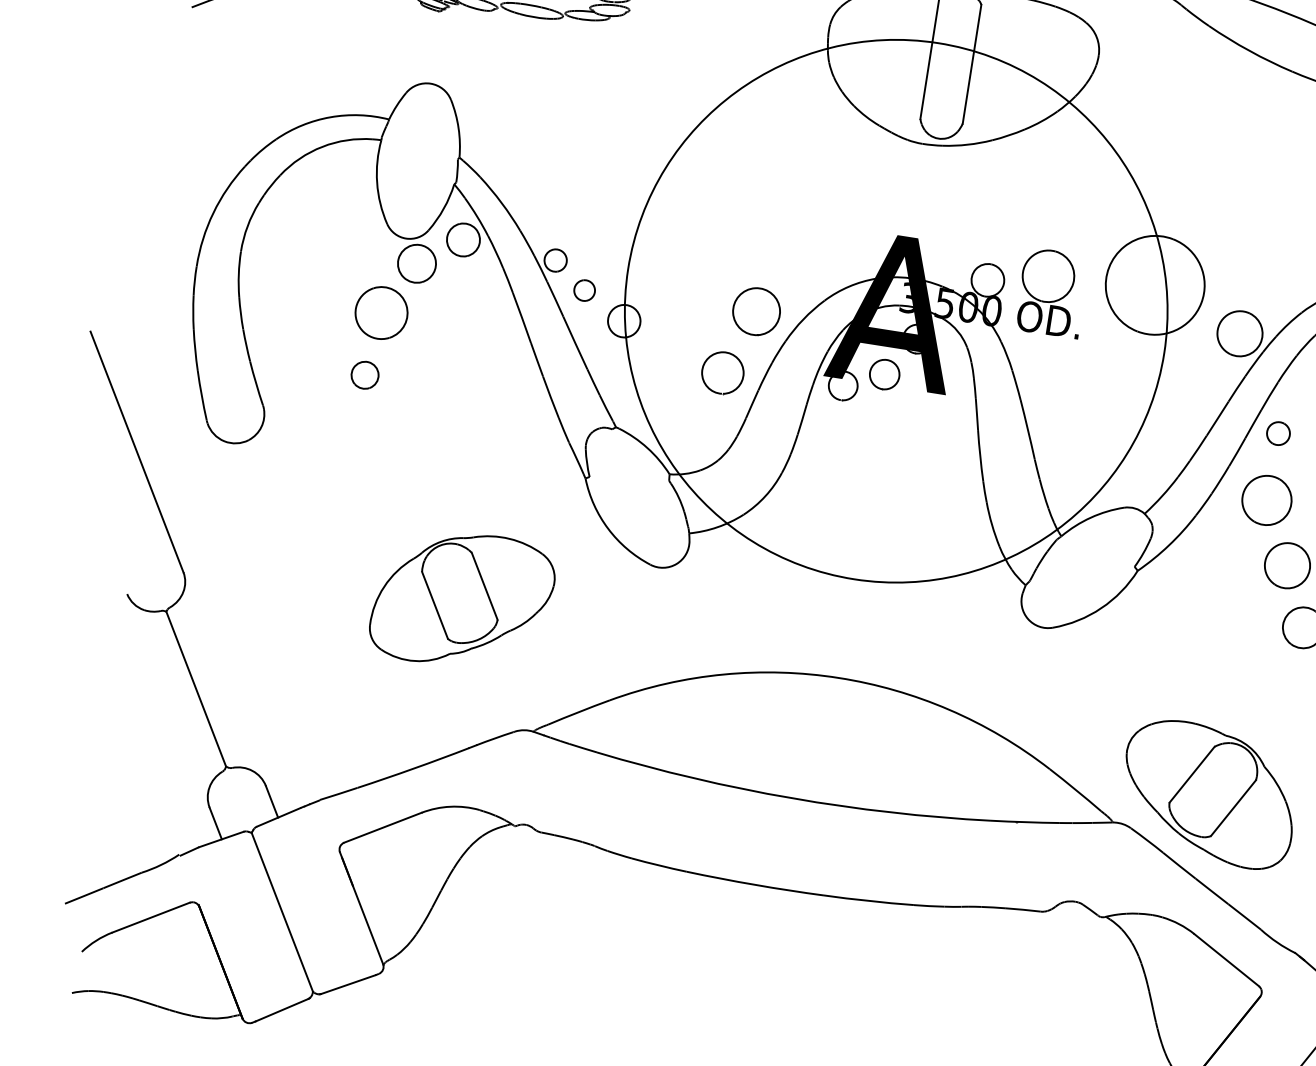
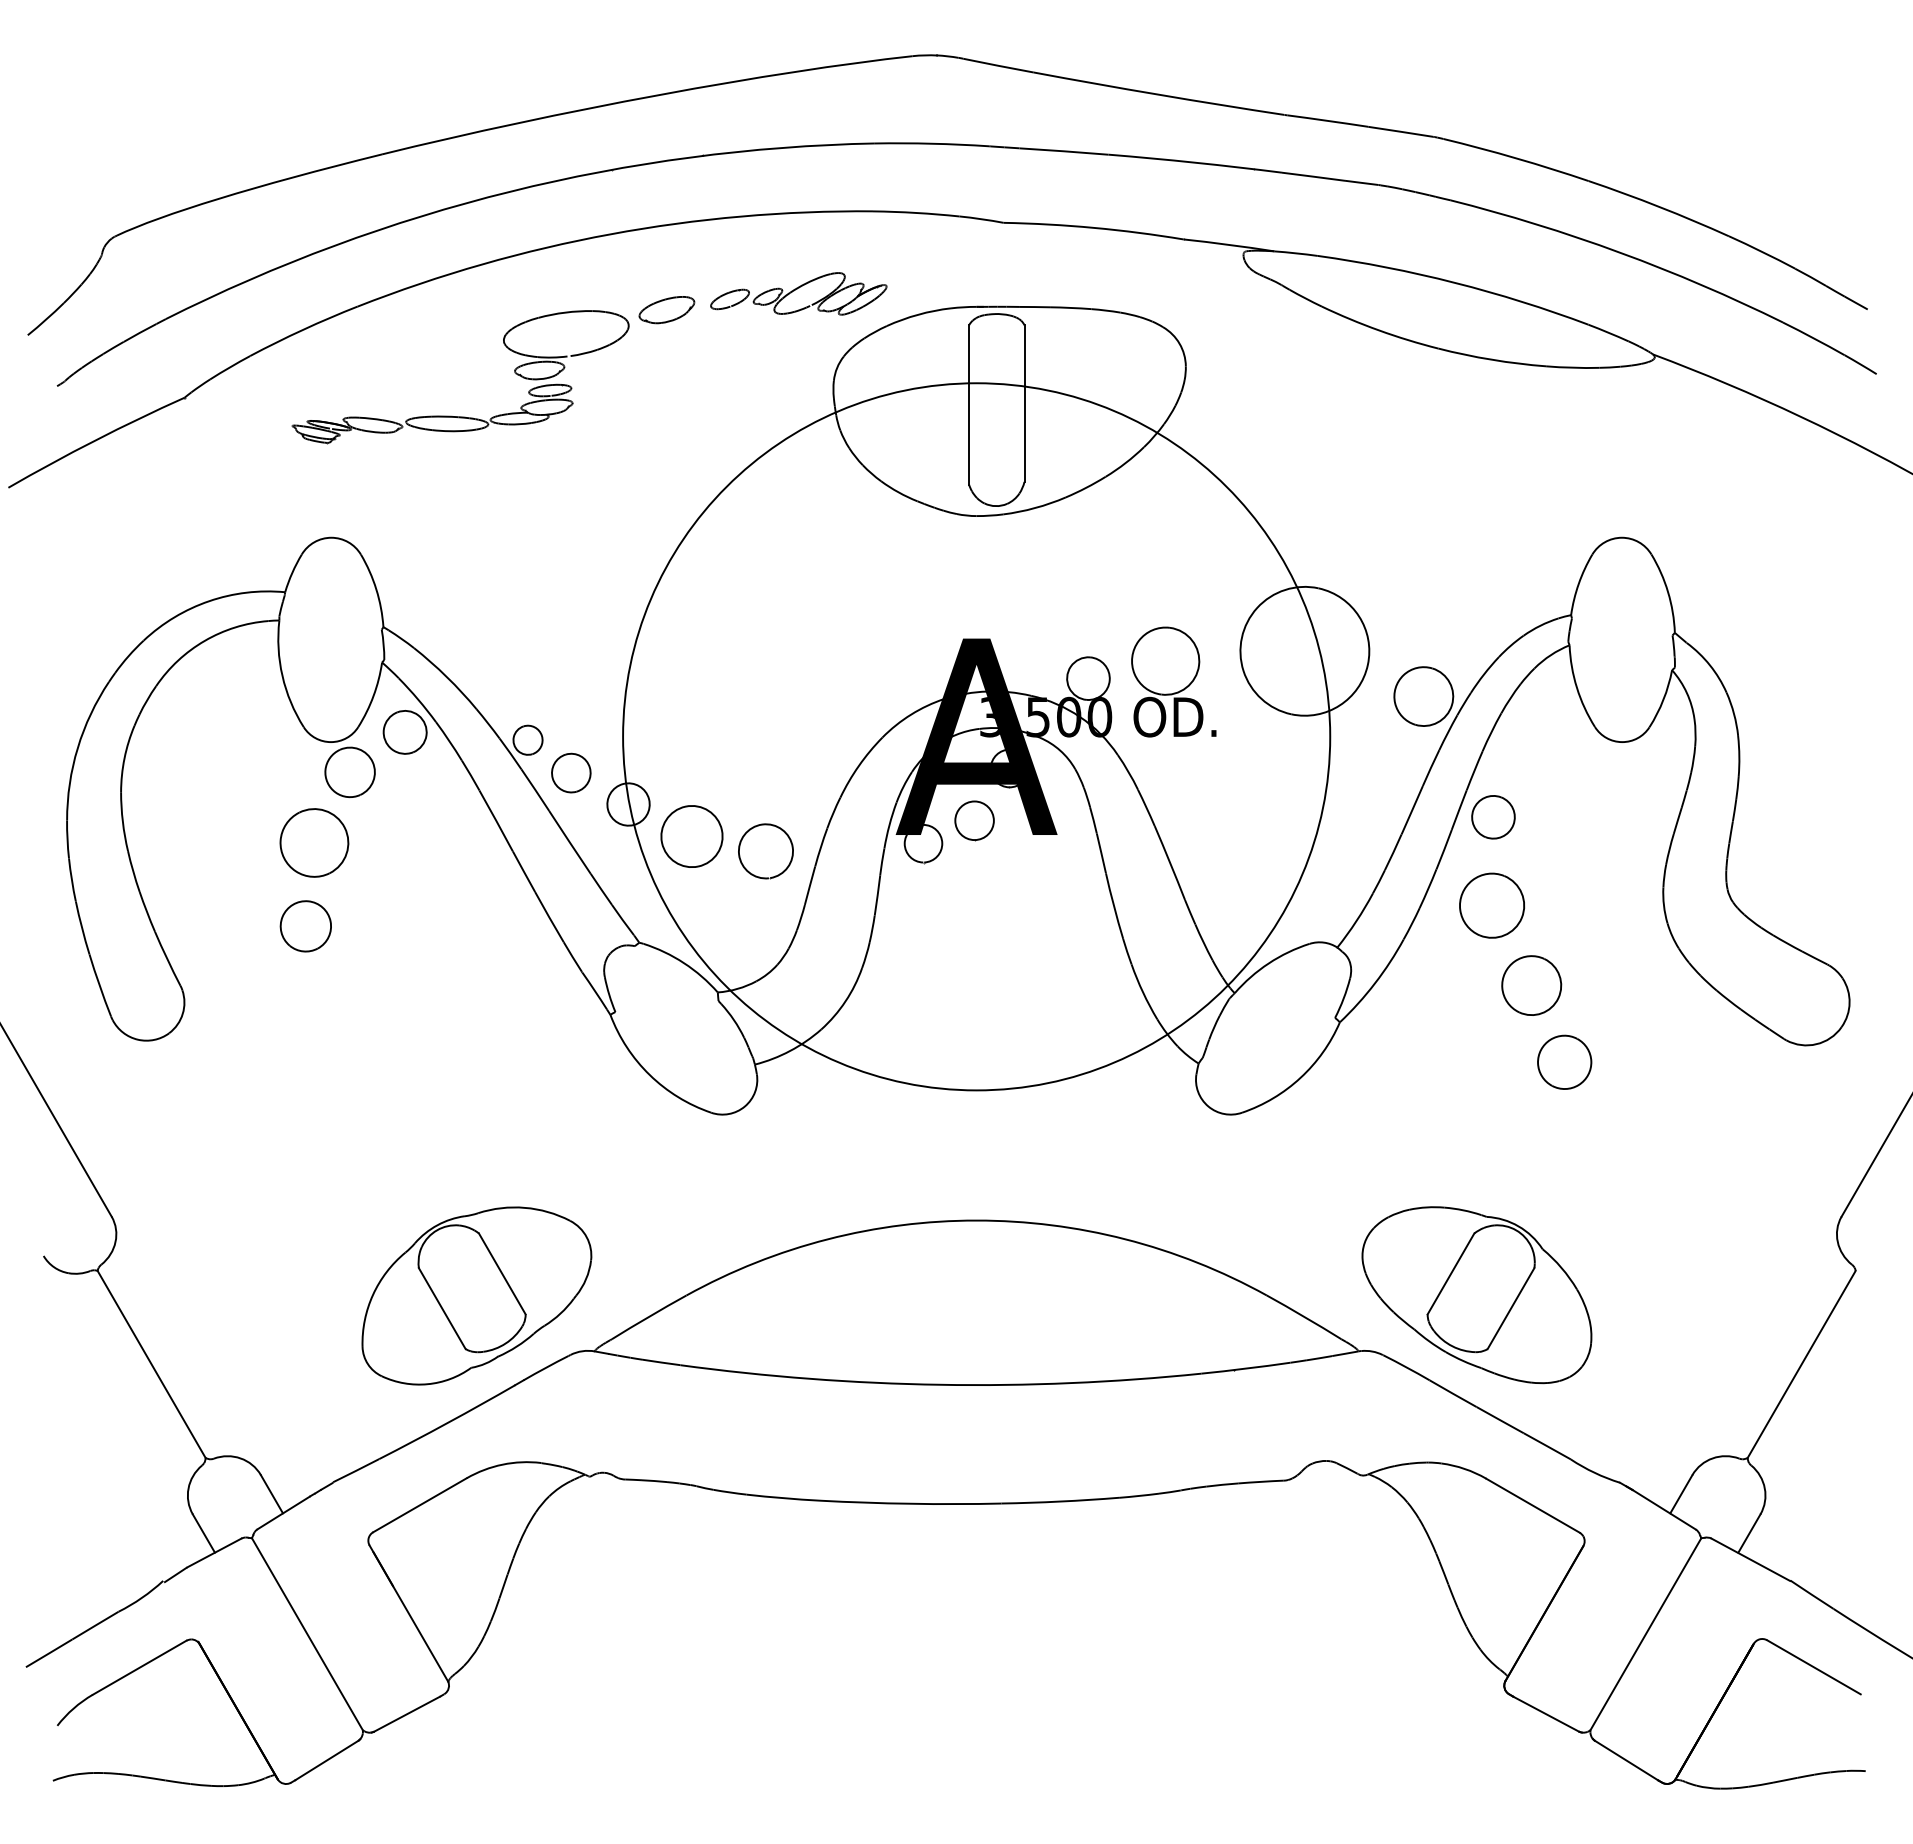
part: (584, 290) -> (571, 772), size x1.43
part: (756, 311) -> (691, 836), moved
part: (364, 375) -> (305, 926), size x1.43
part: (1278, 433) -> (1493, 817), size x1.43
part: (462, 599) -> (476, 1295), moved

